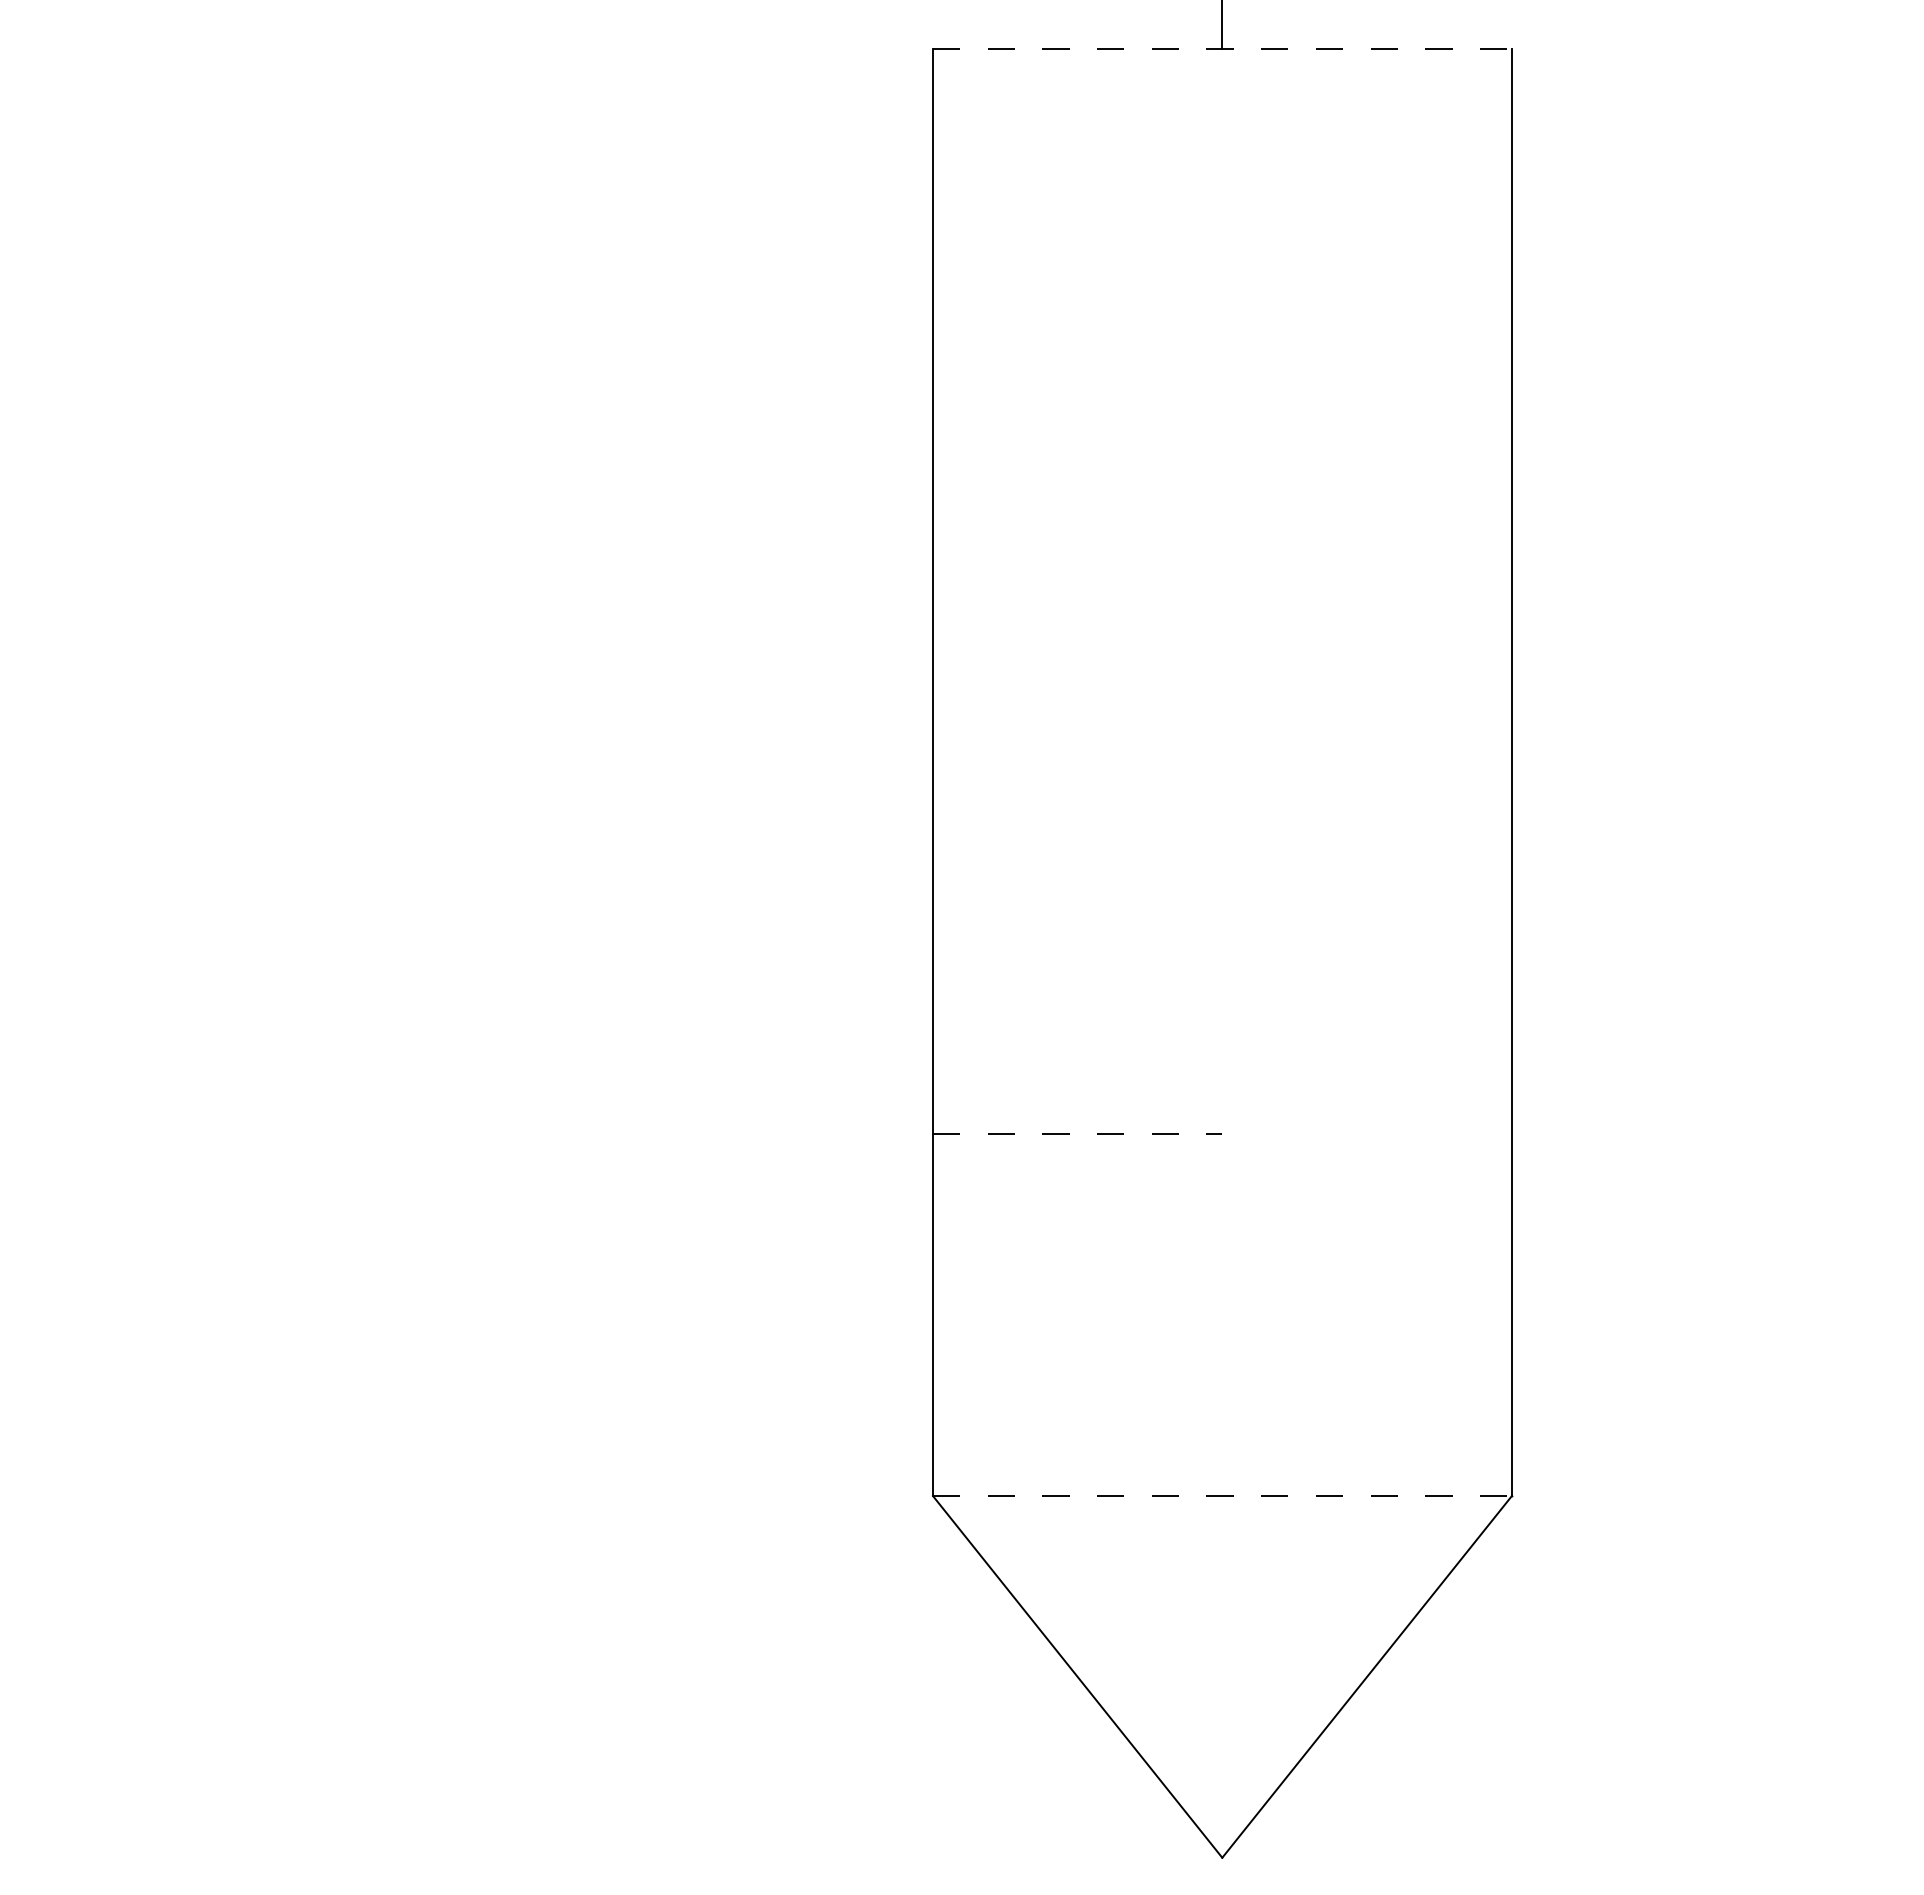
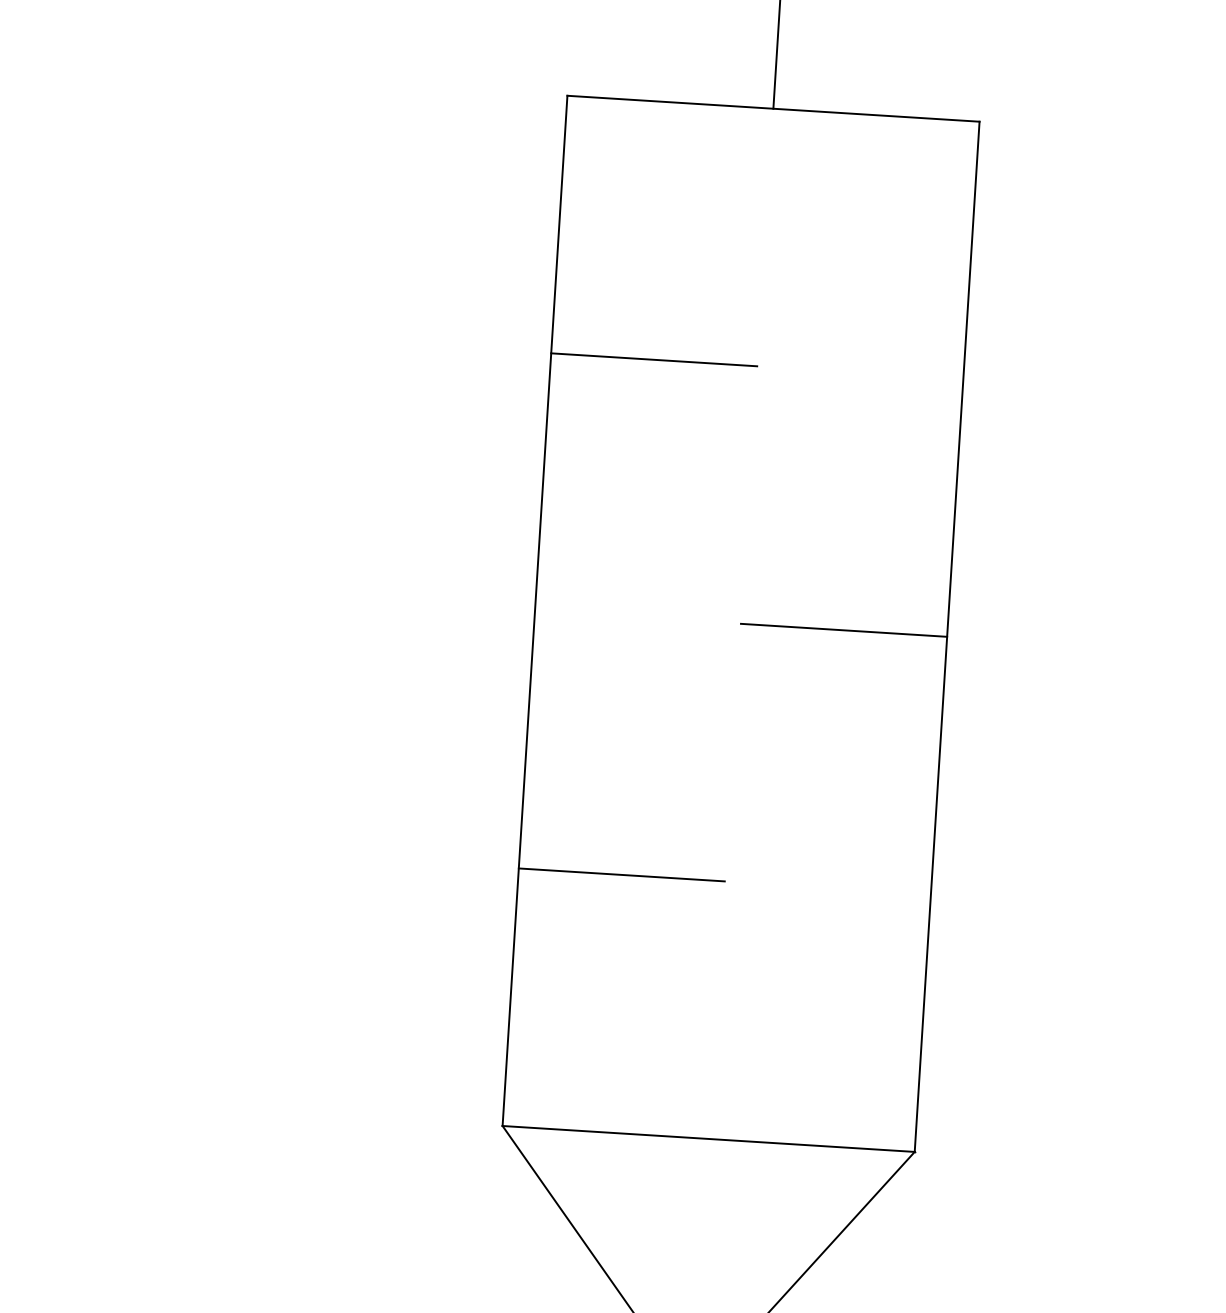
line: (1222, 49) -> (773, 109), dashed -> solid
line: (1077, 410) -> (654, 359), added
line: (1366, 772) -> (843, 630), added
line: (1077, 1134) -> (621, 875), dashed -> solid
line: (1222, 1496) -> (708, 1139), dashed -> solid

